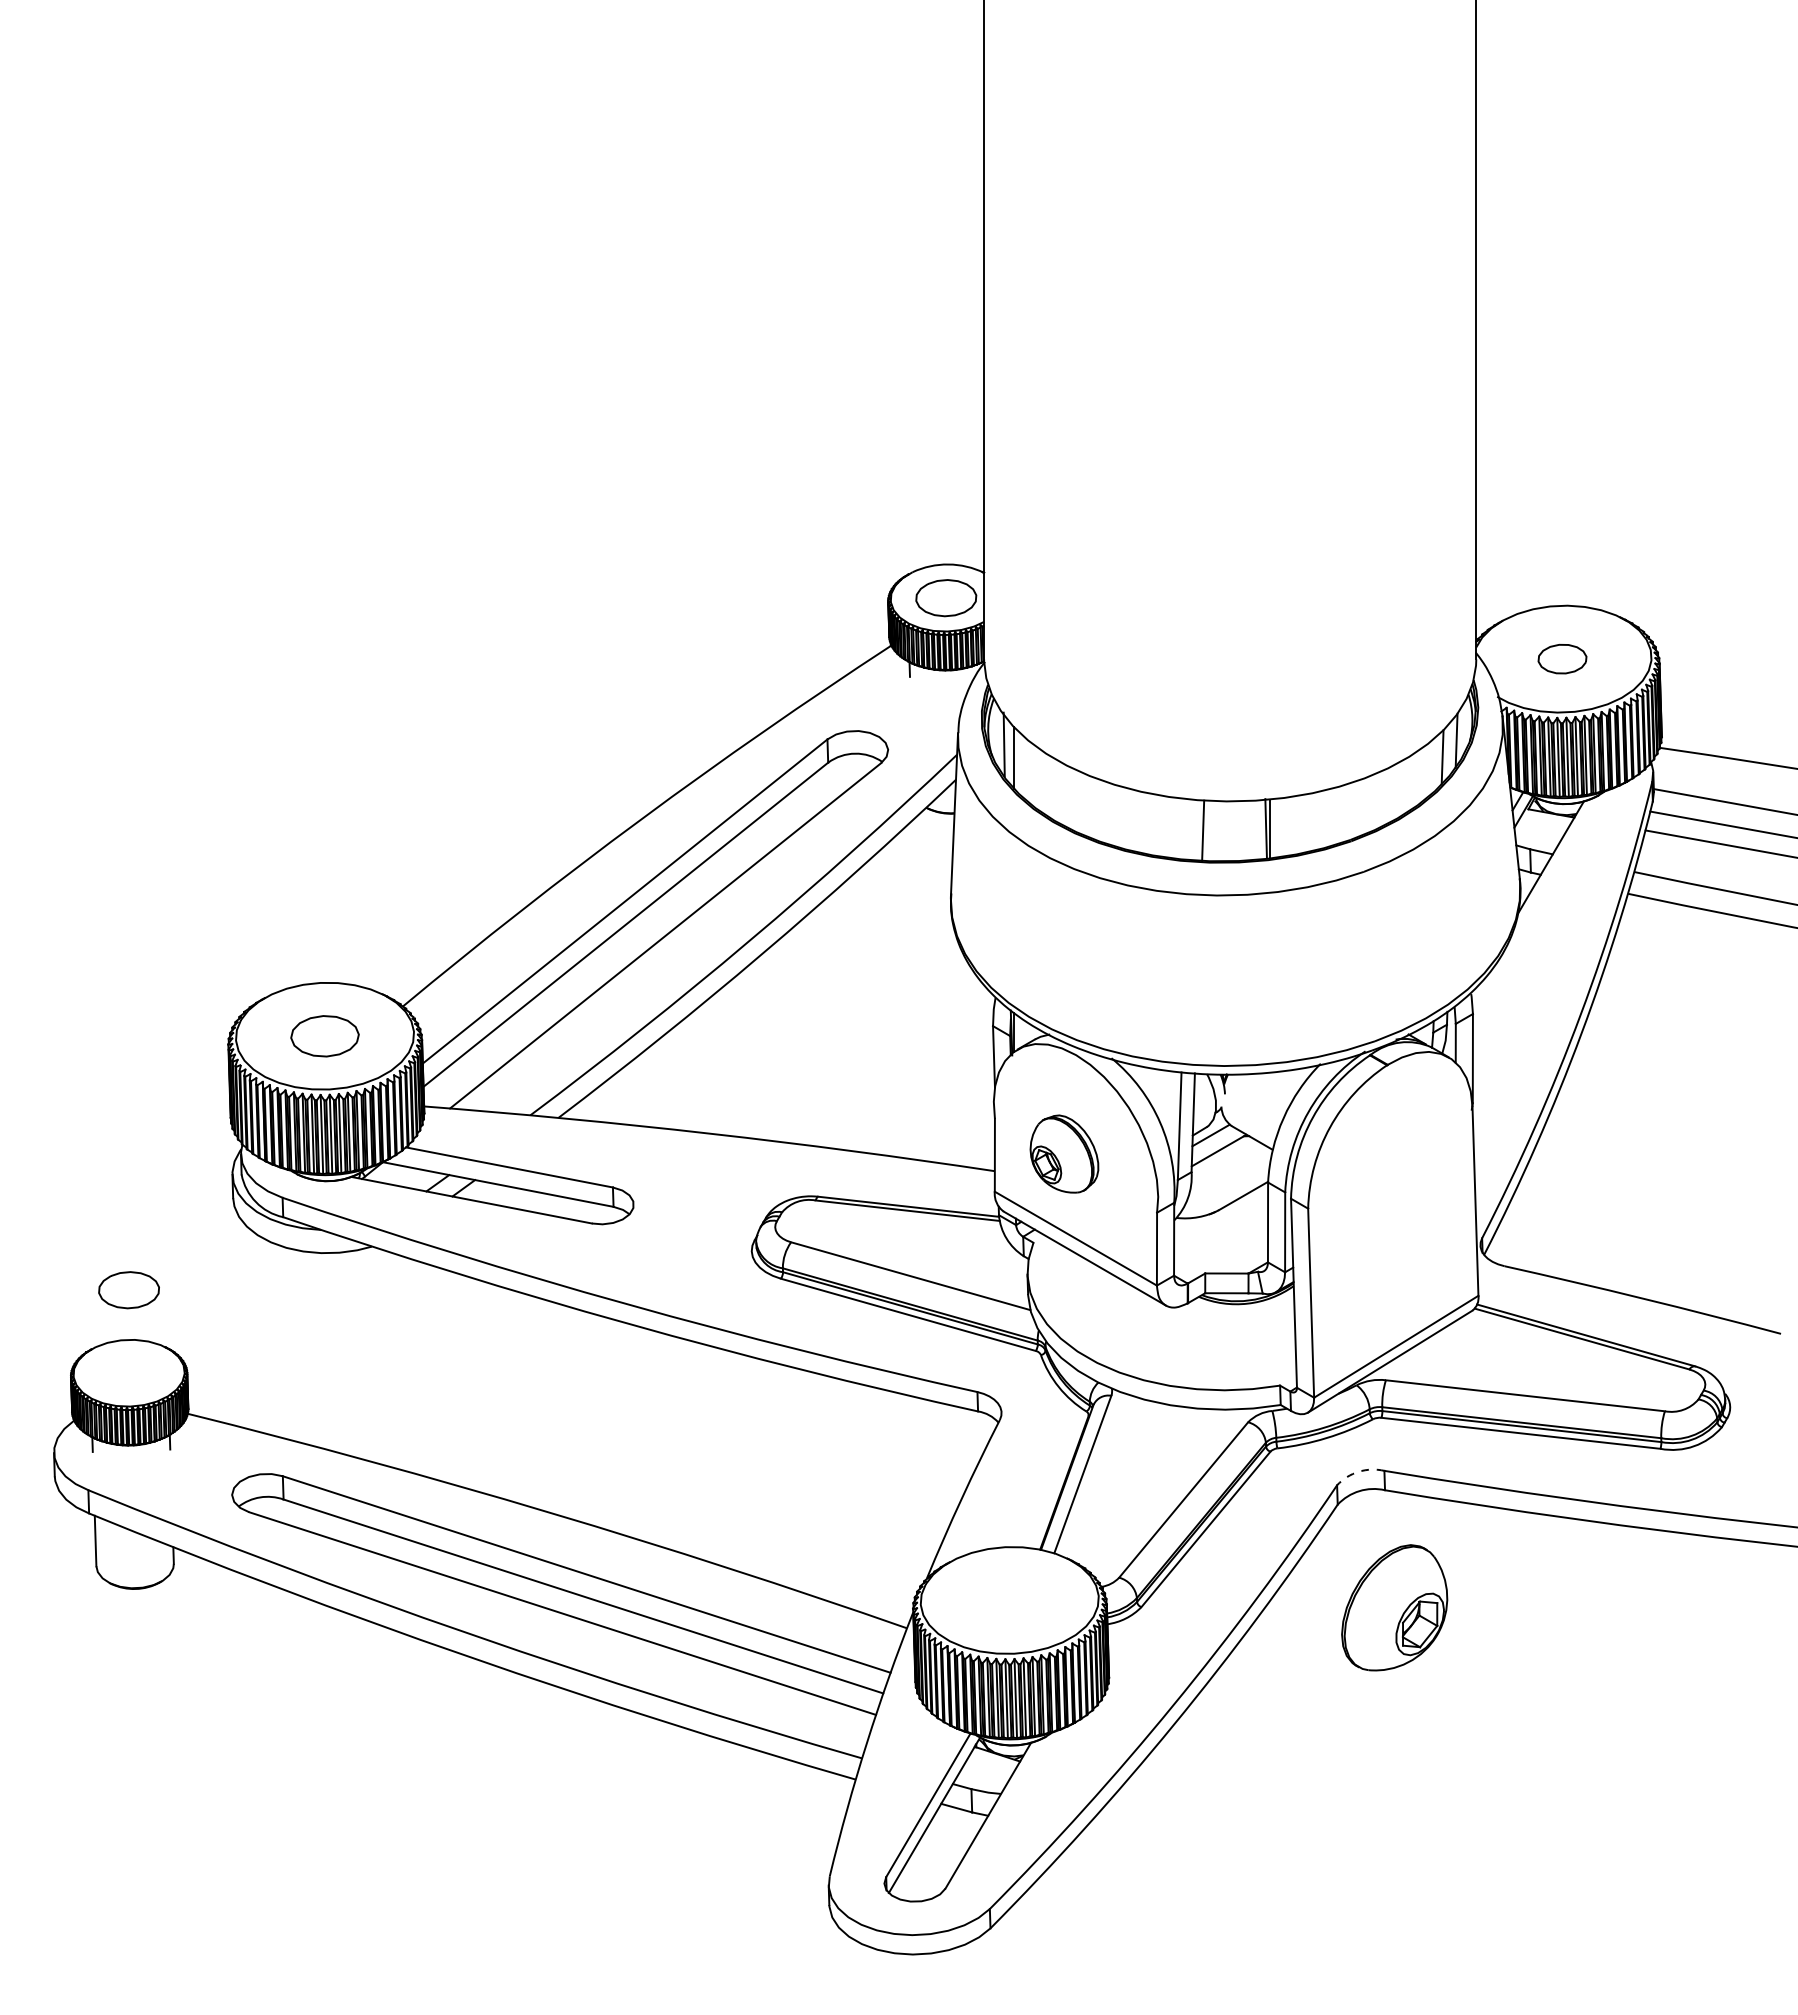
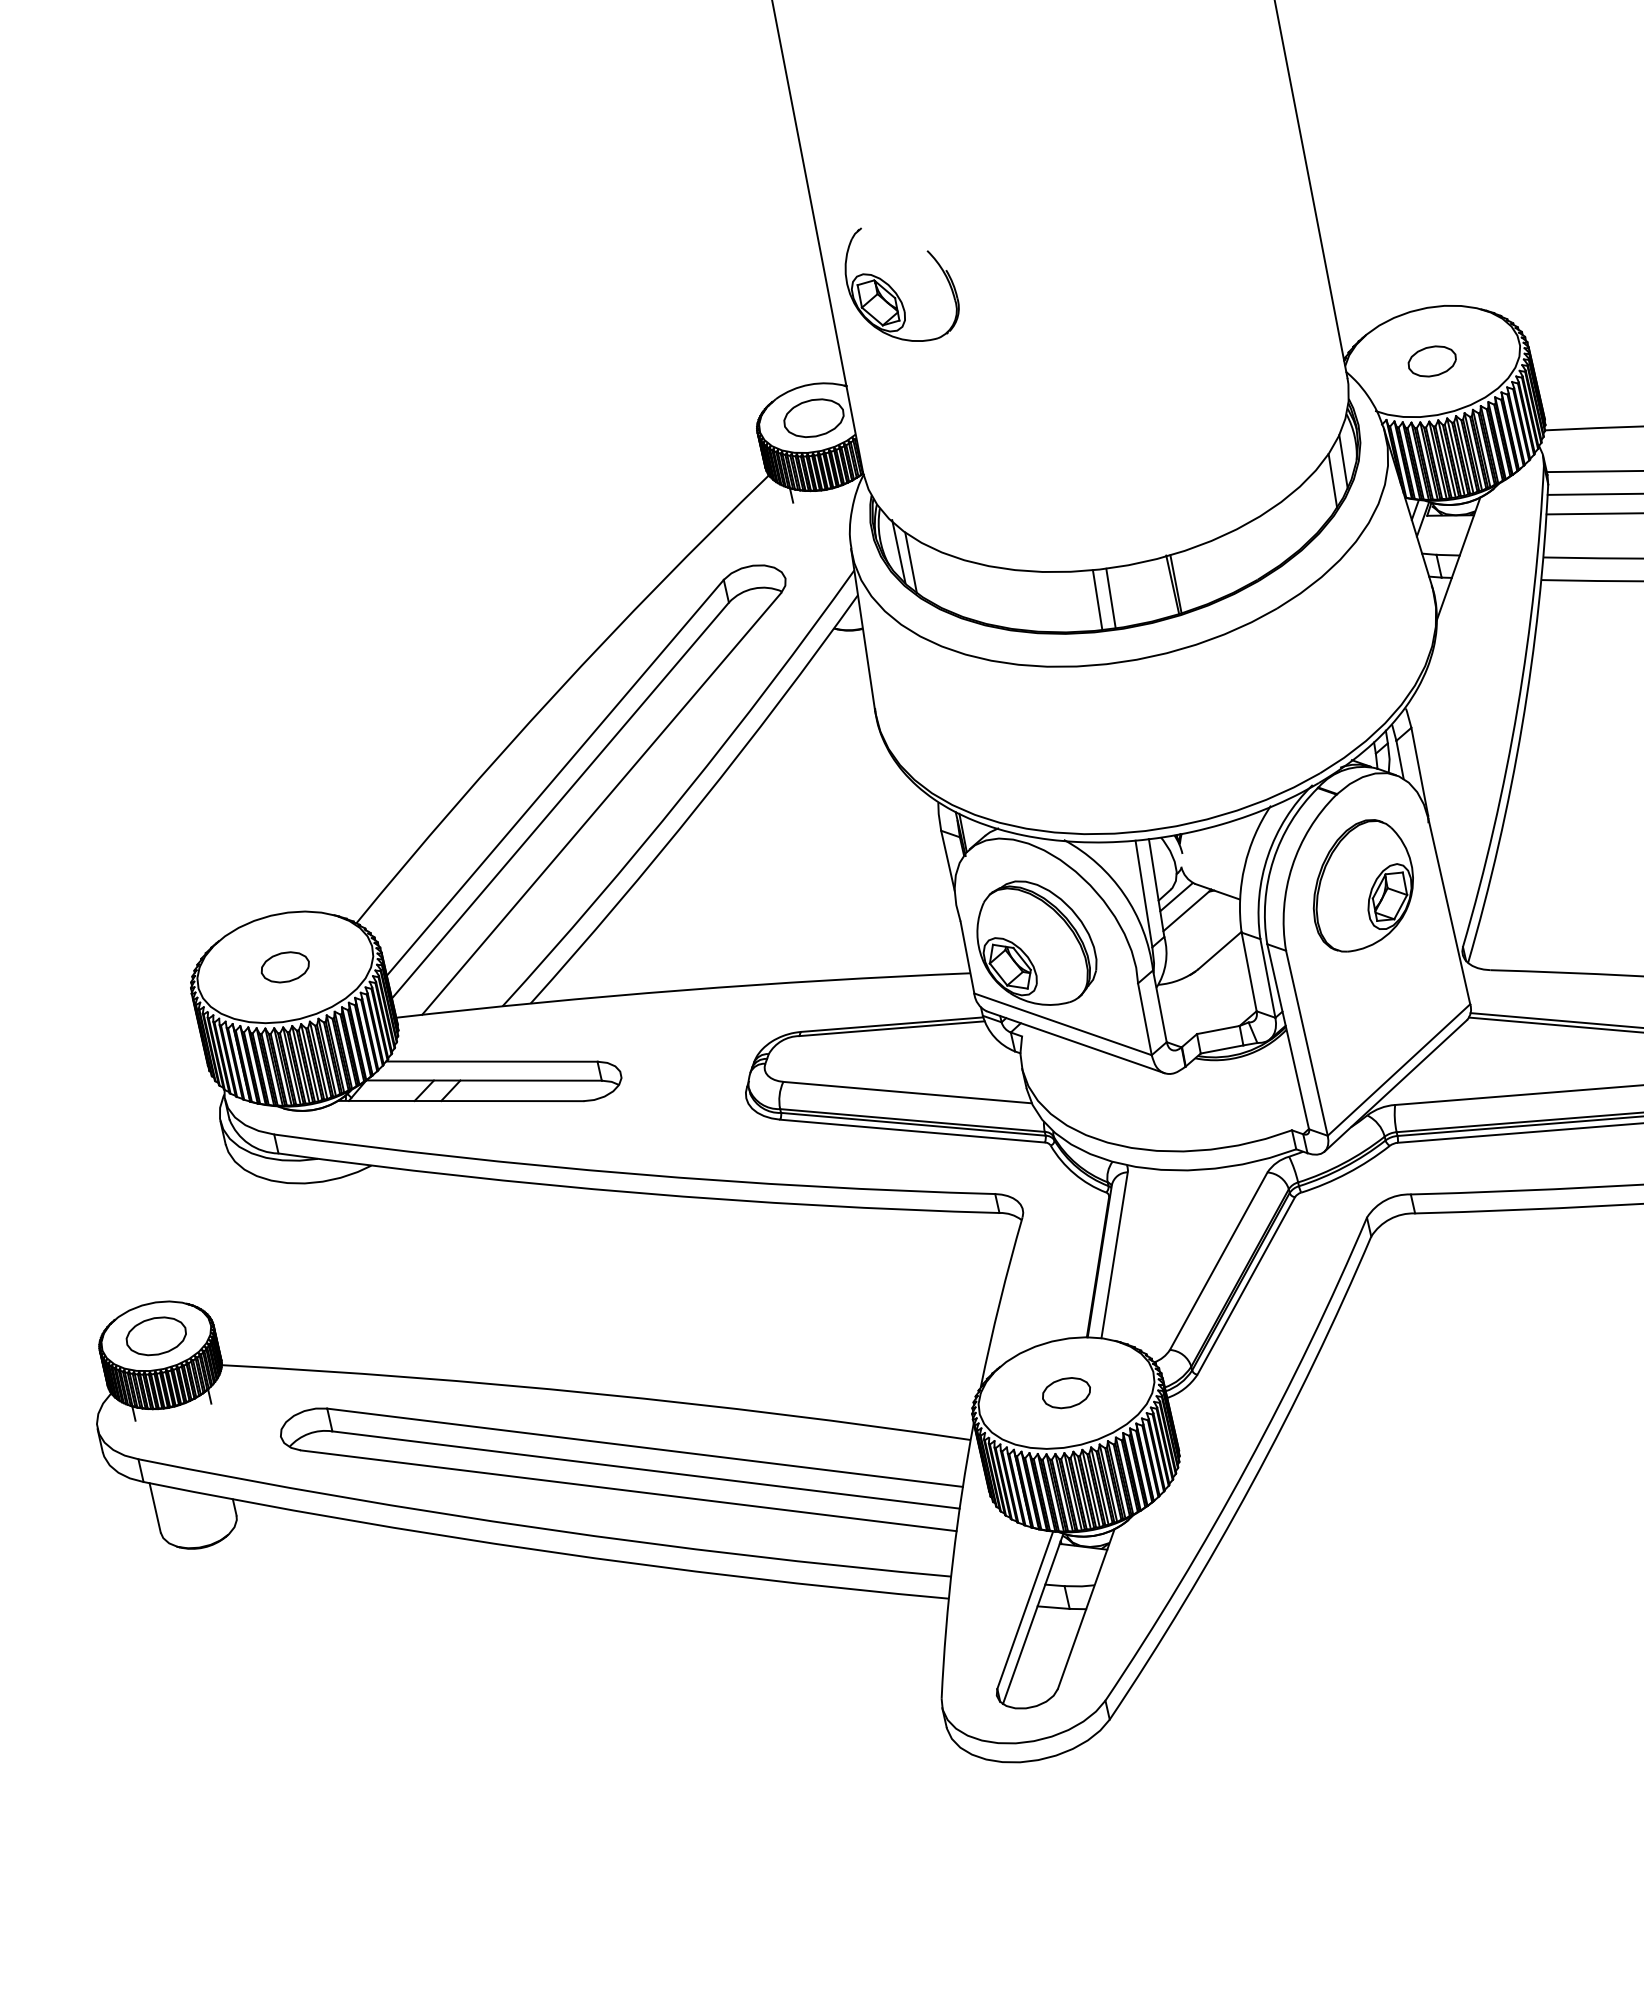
part: (1048, 486) -> (893, 288), added
line: (1189, 829) -> (1097, 599), added
part: (324, 1035) -> (284, 966), size x0.71
part: (1064, 1153) -> (1035, 942), size x1.67
part: (128, 1290) -> (155, 1336), moved
arc: (1358, 1471) -> (1385, 1200), dashed -> solid
part: (1009, 1600) -> (1066, 1393), added
part: (1394, 1607) -> (1361, 884), moved

